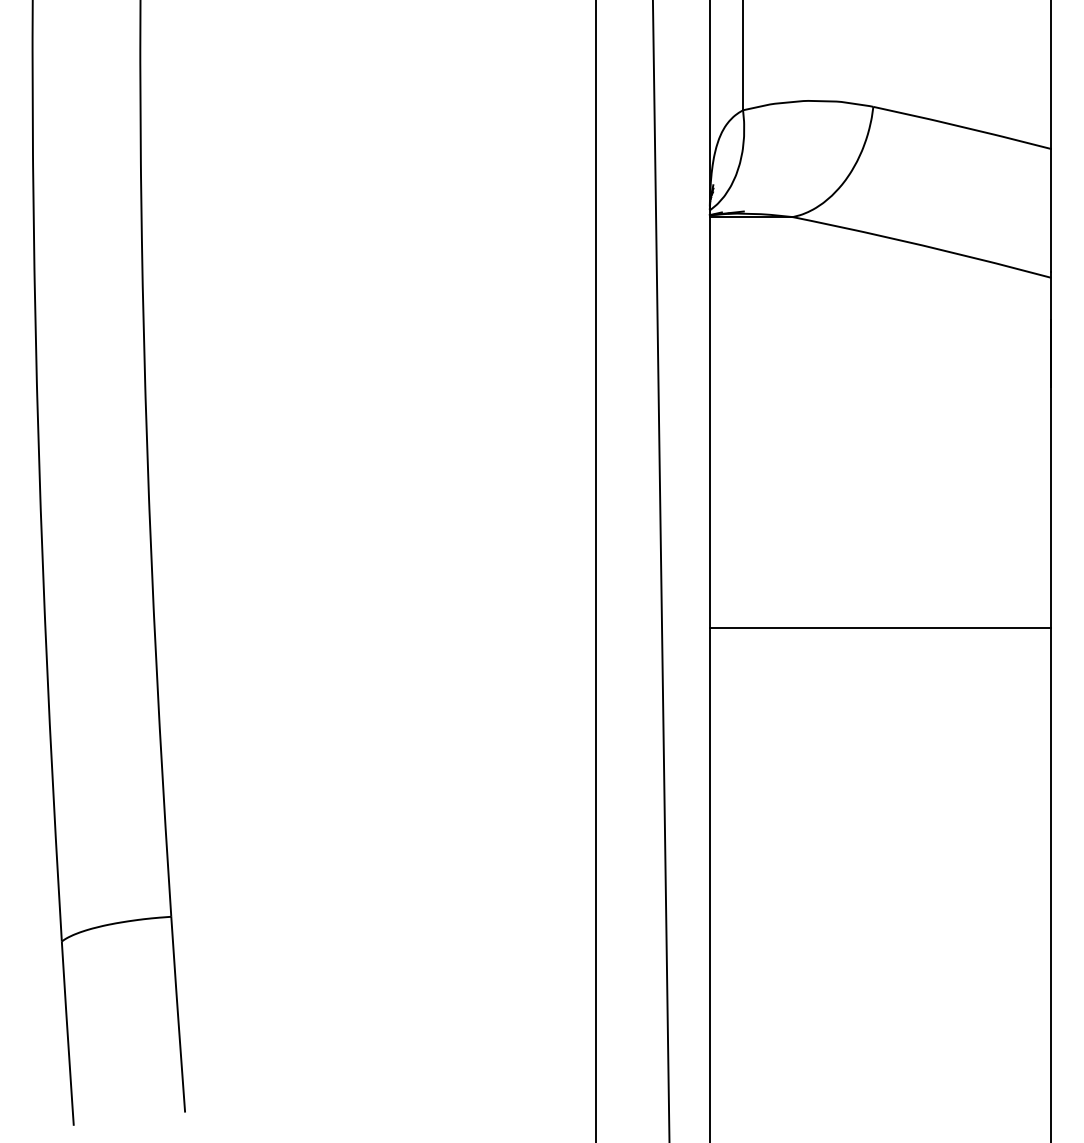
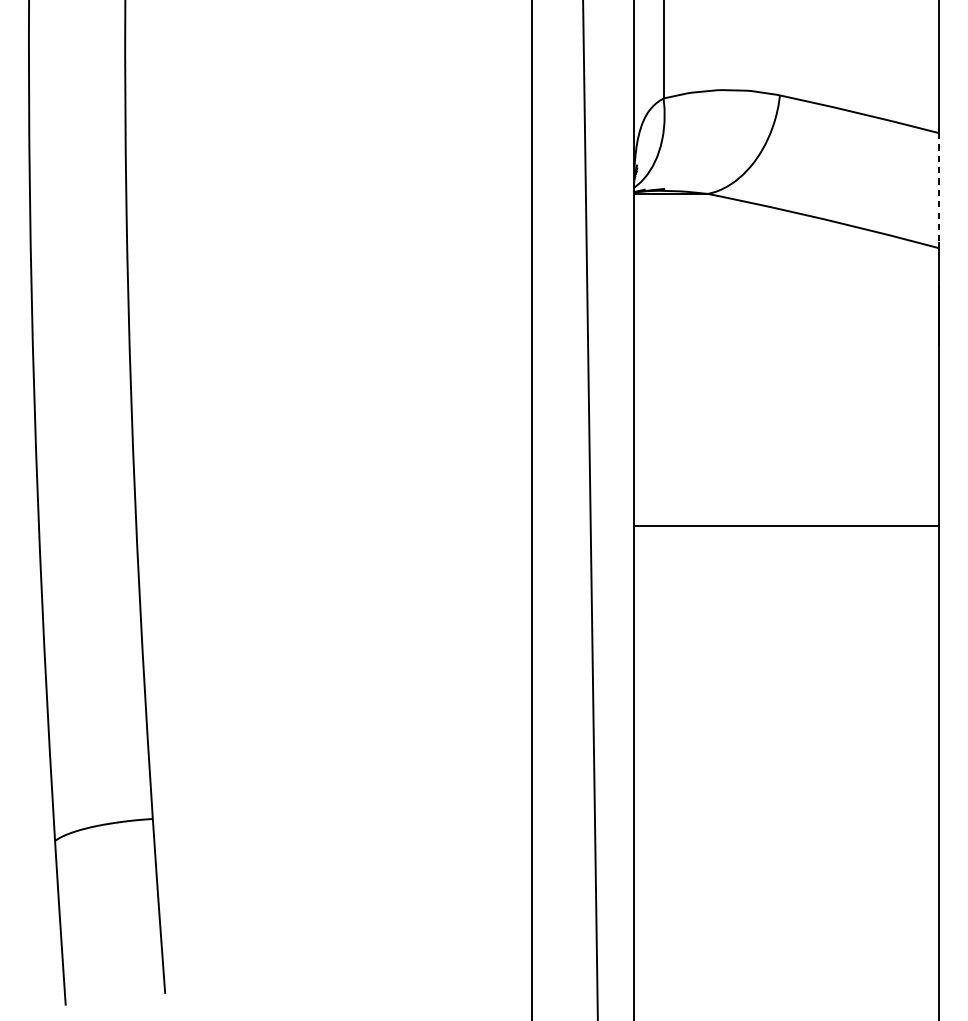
line: (1051, 210) -> (939, 188), solid -> dashed
line: (880, 628) -> (786, 525), moved

